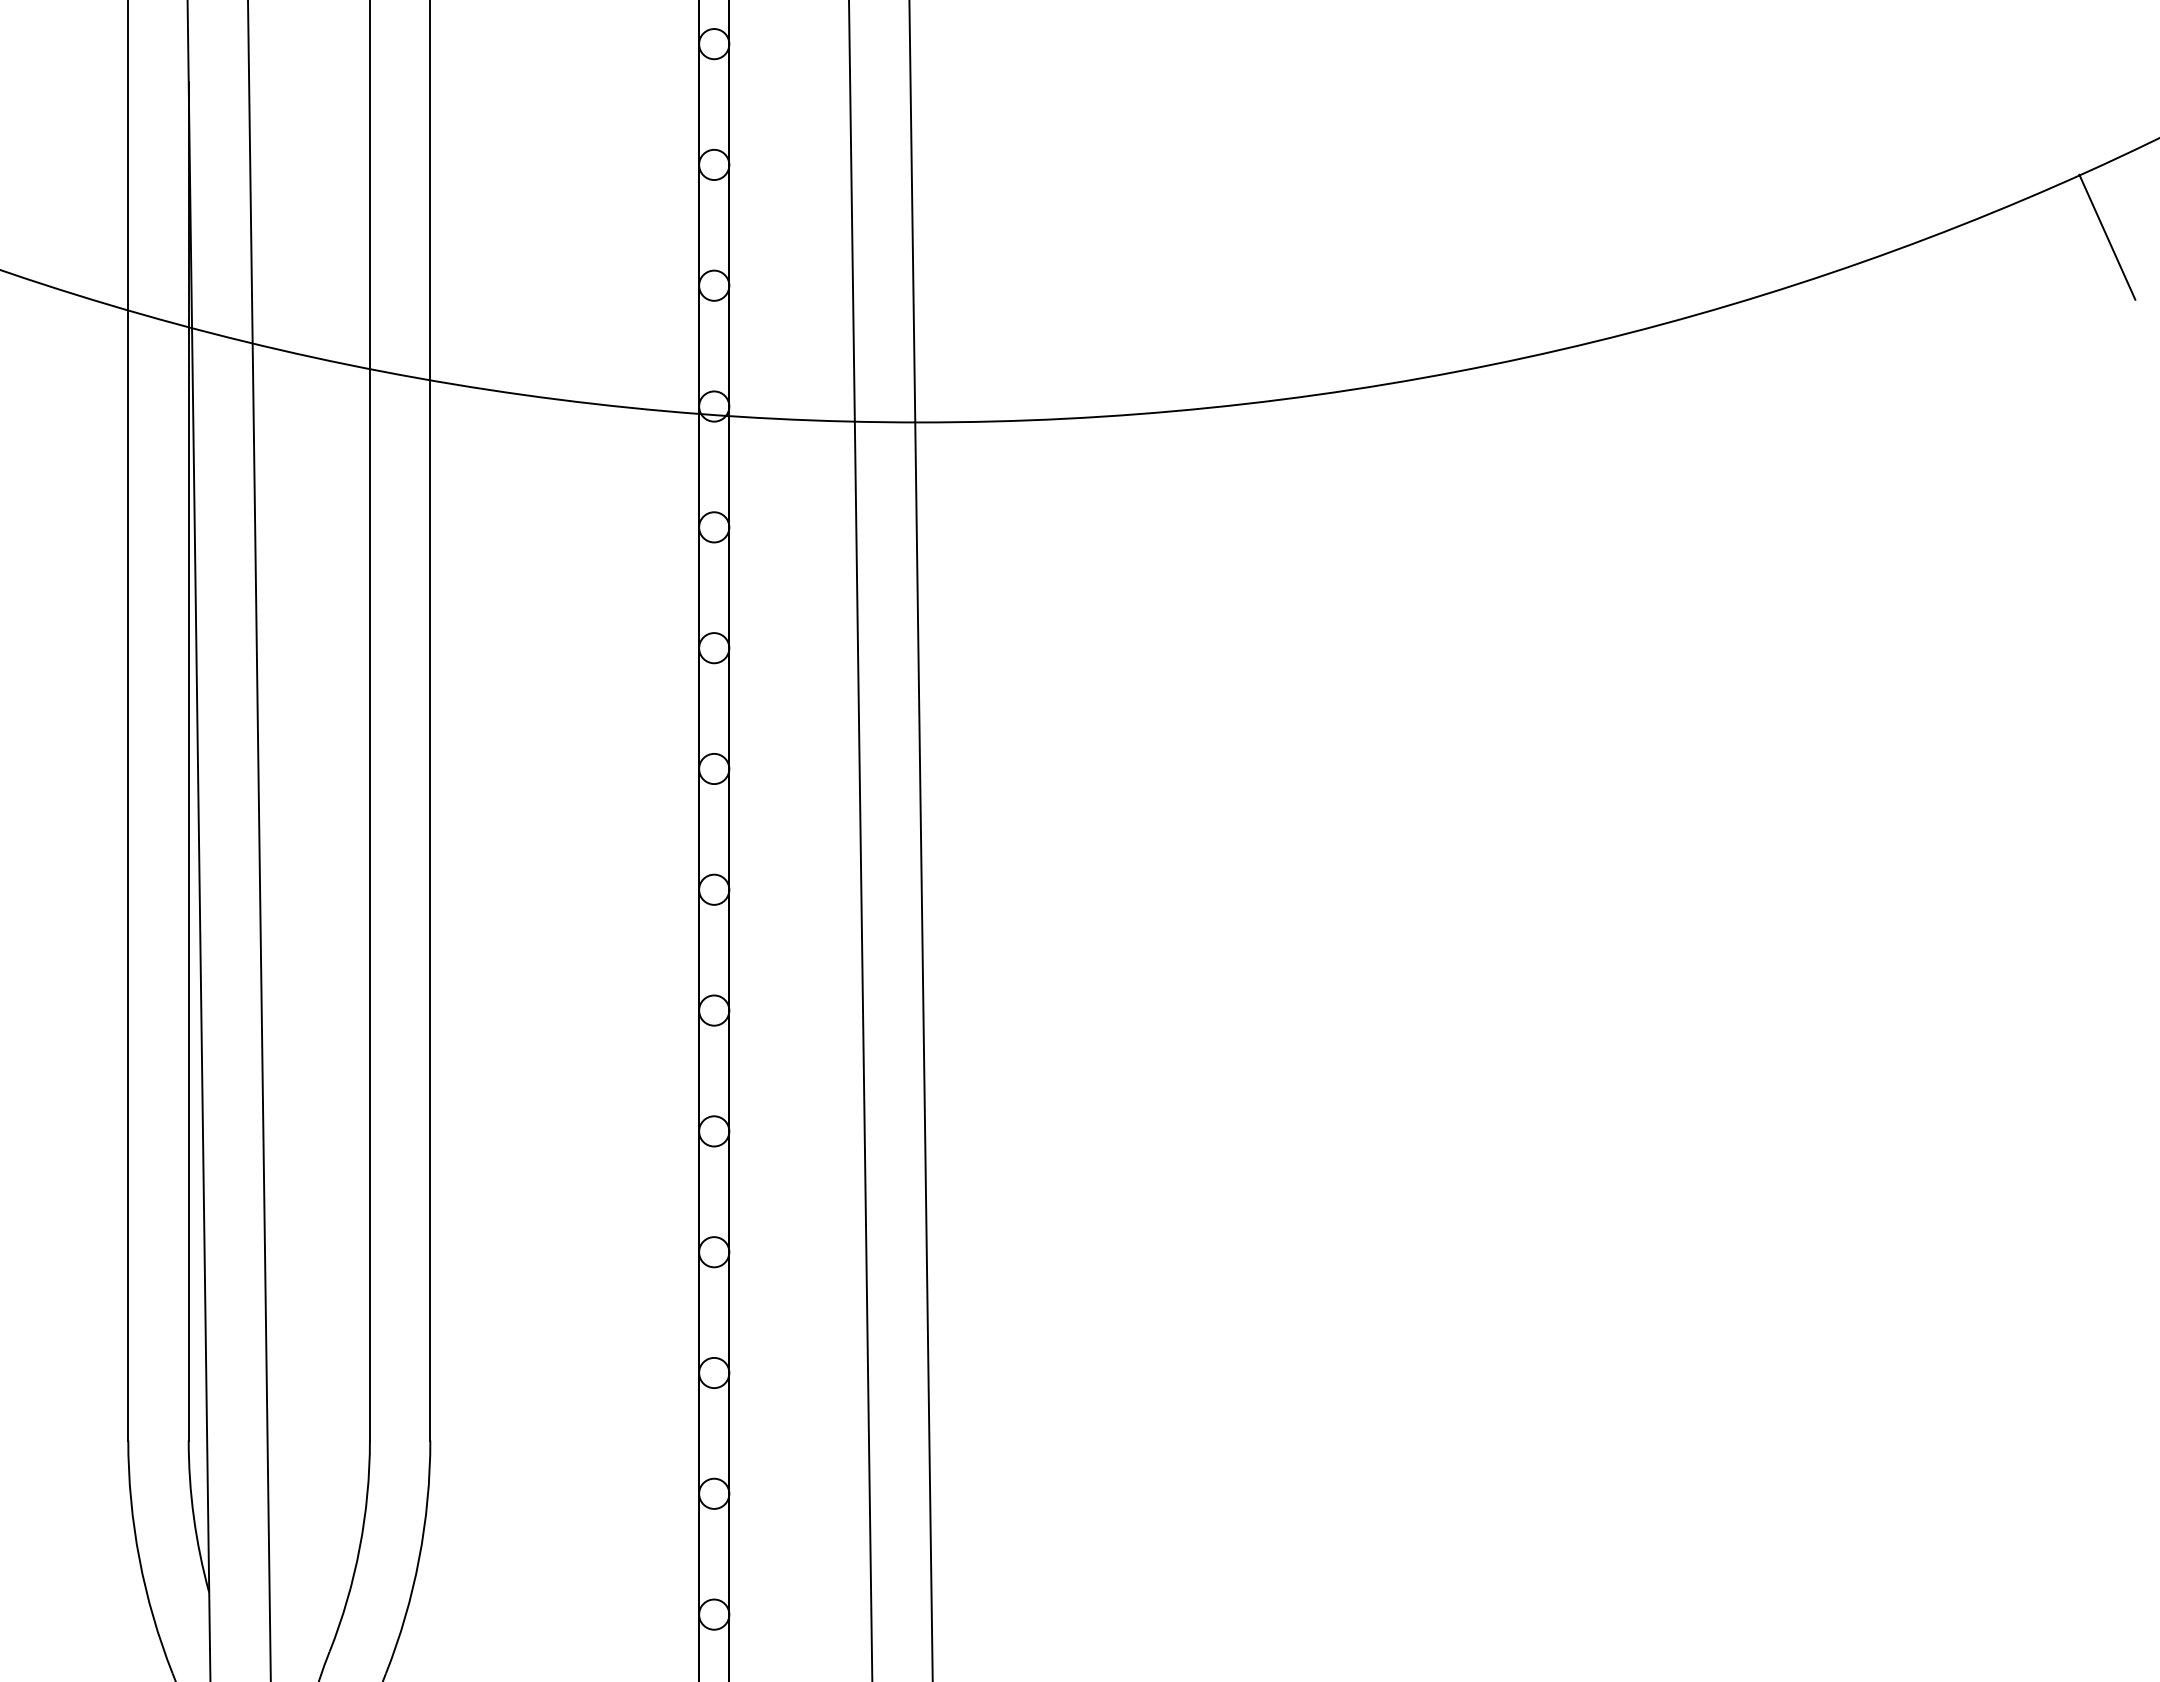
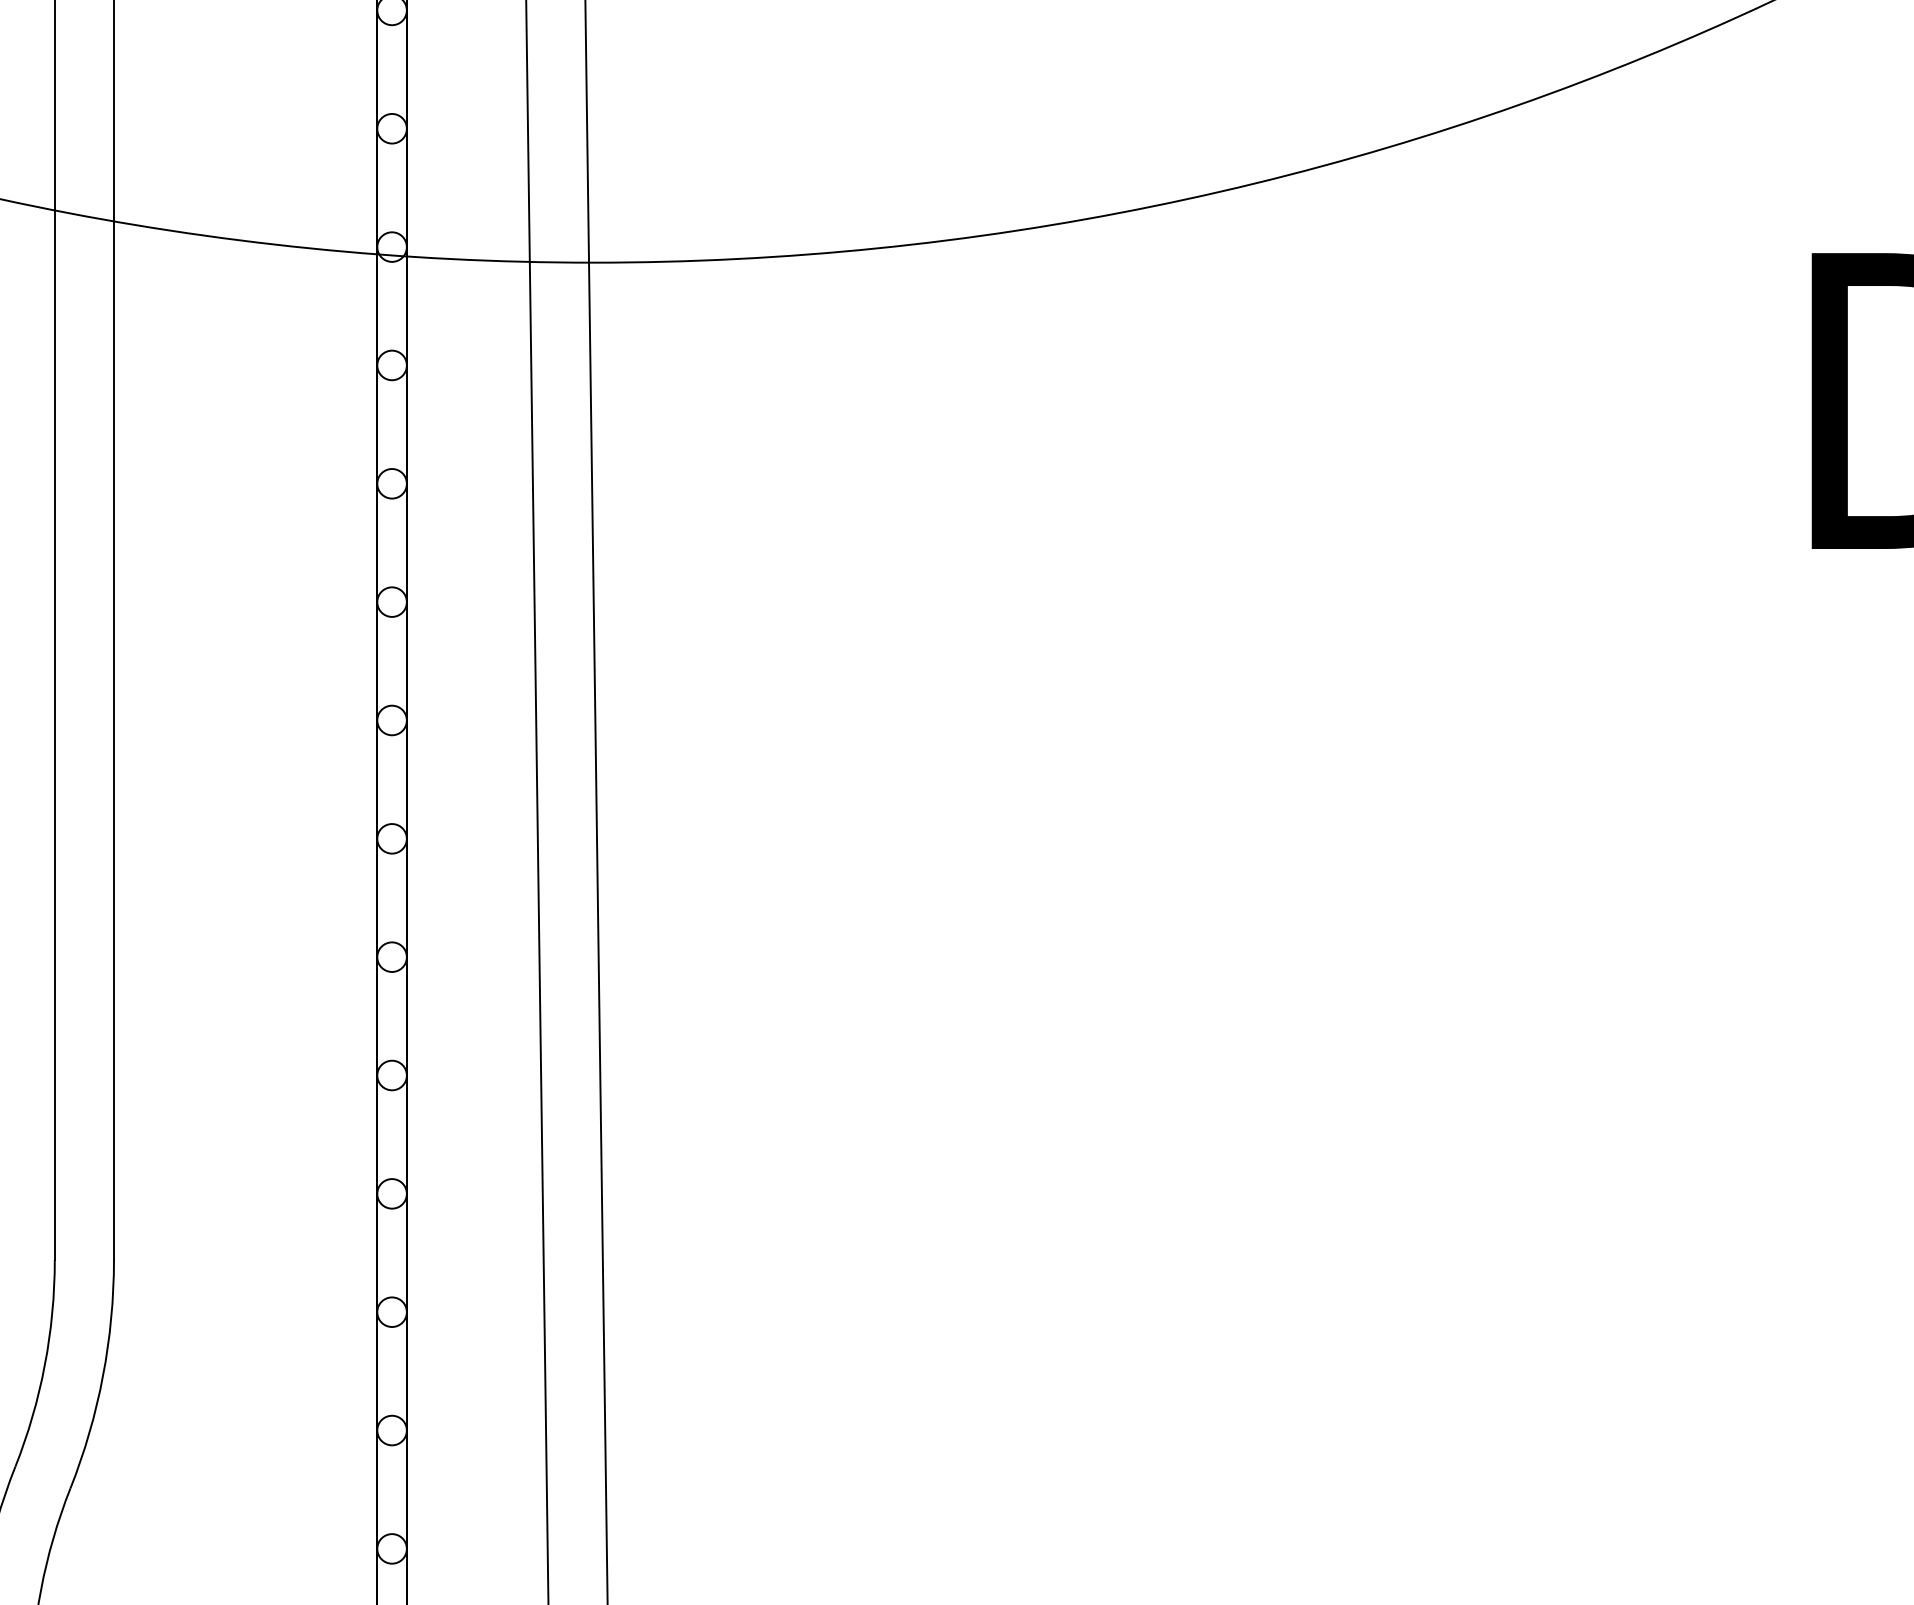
line: (2107, 236) -> (1756, 80), removed

